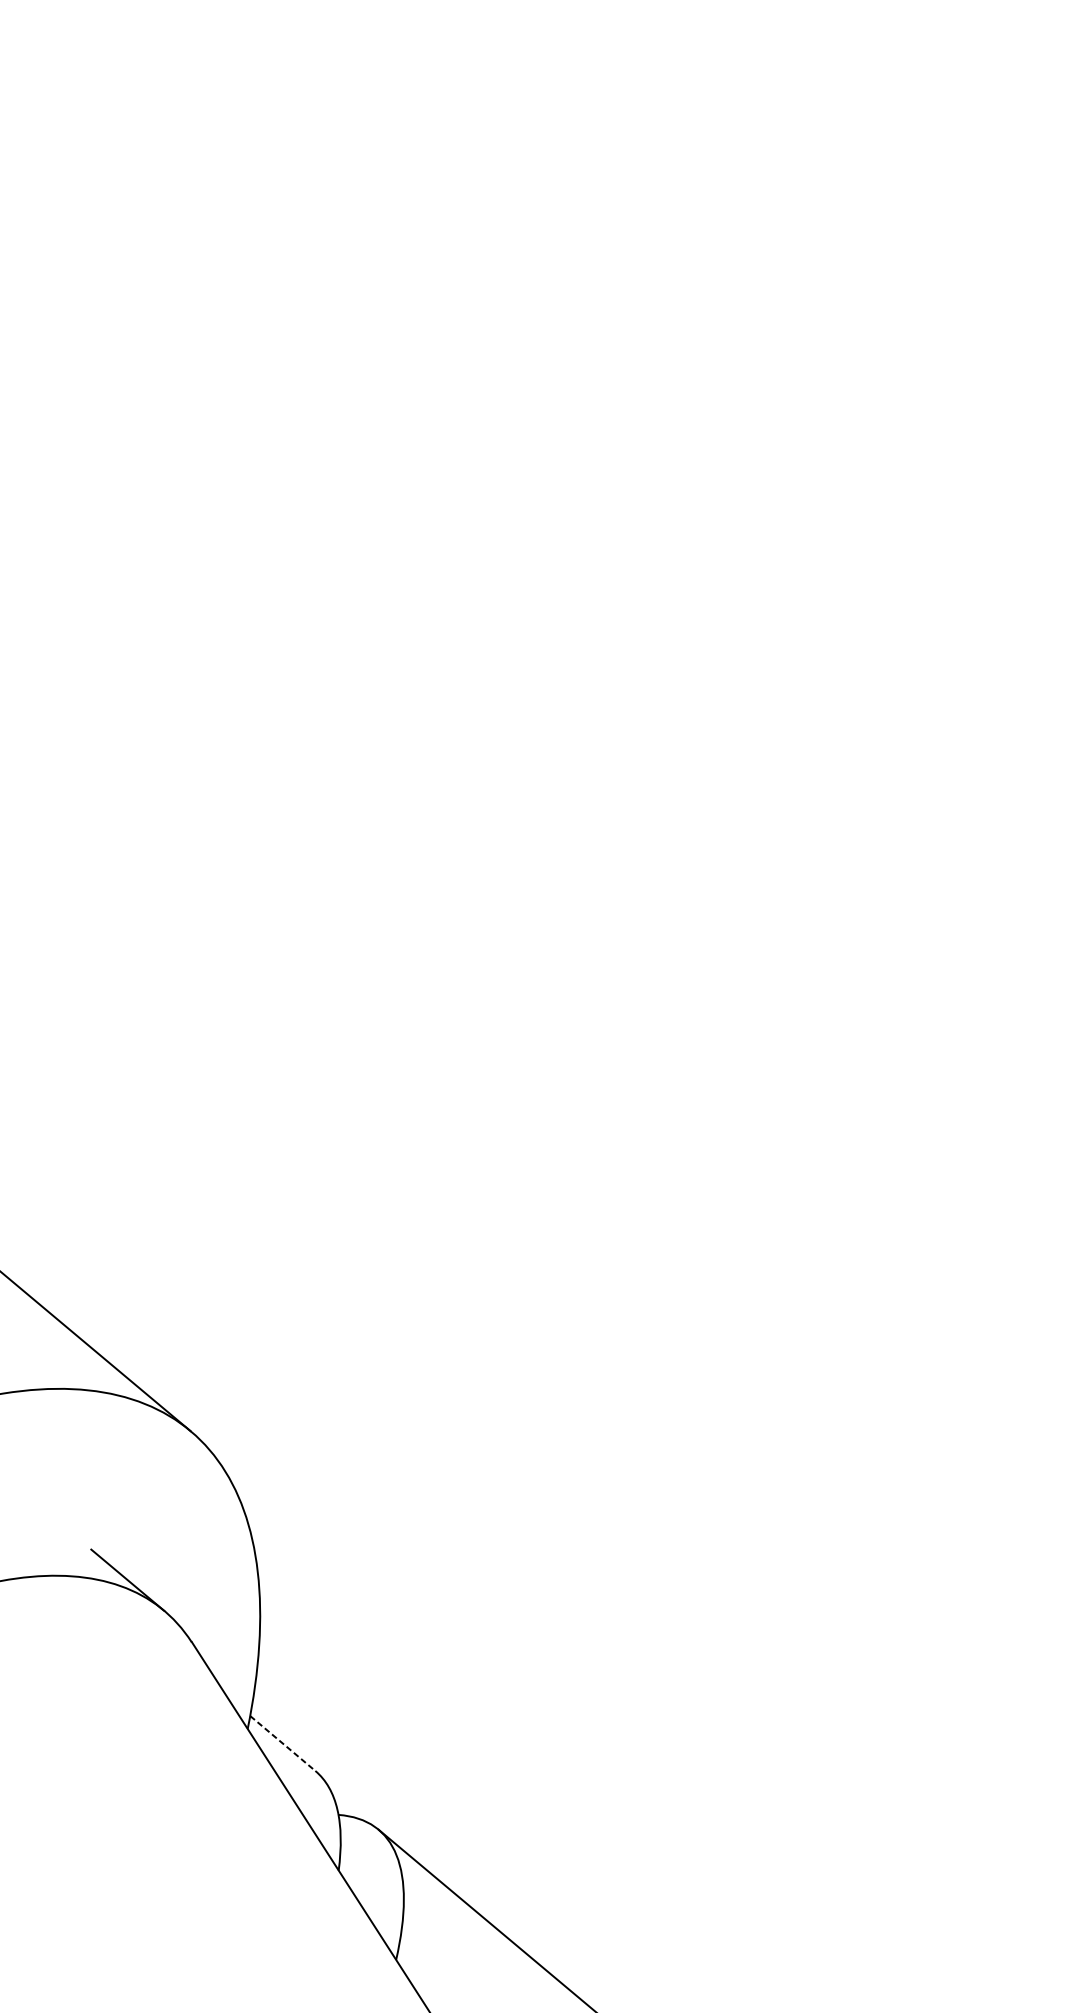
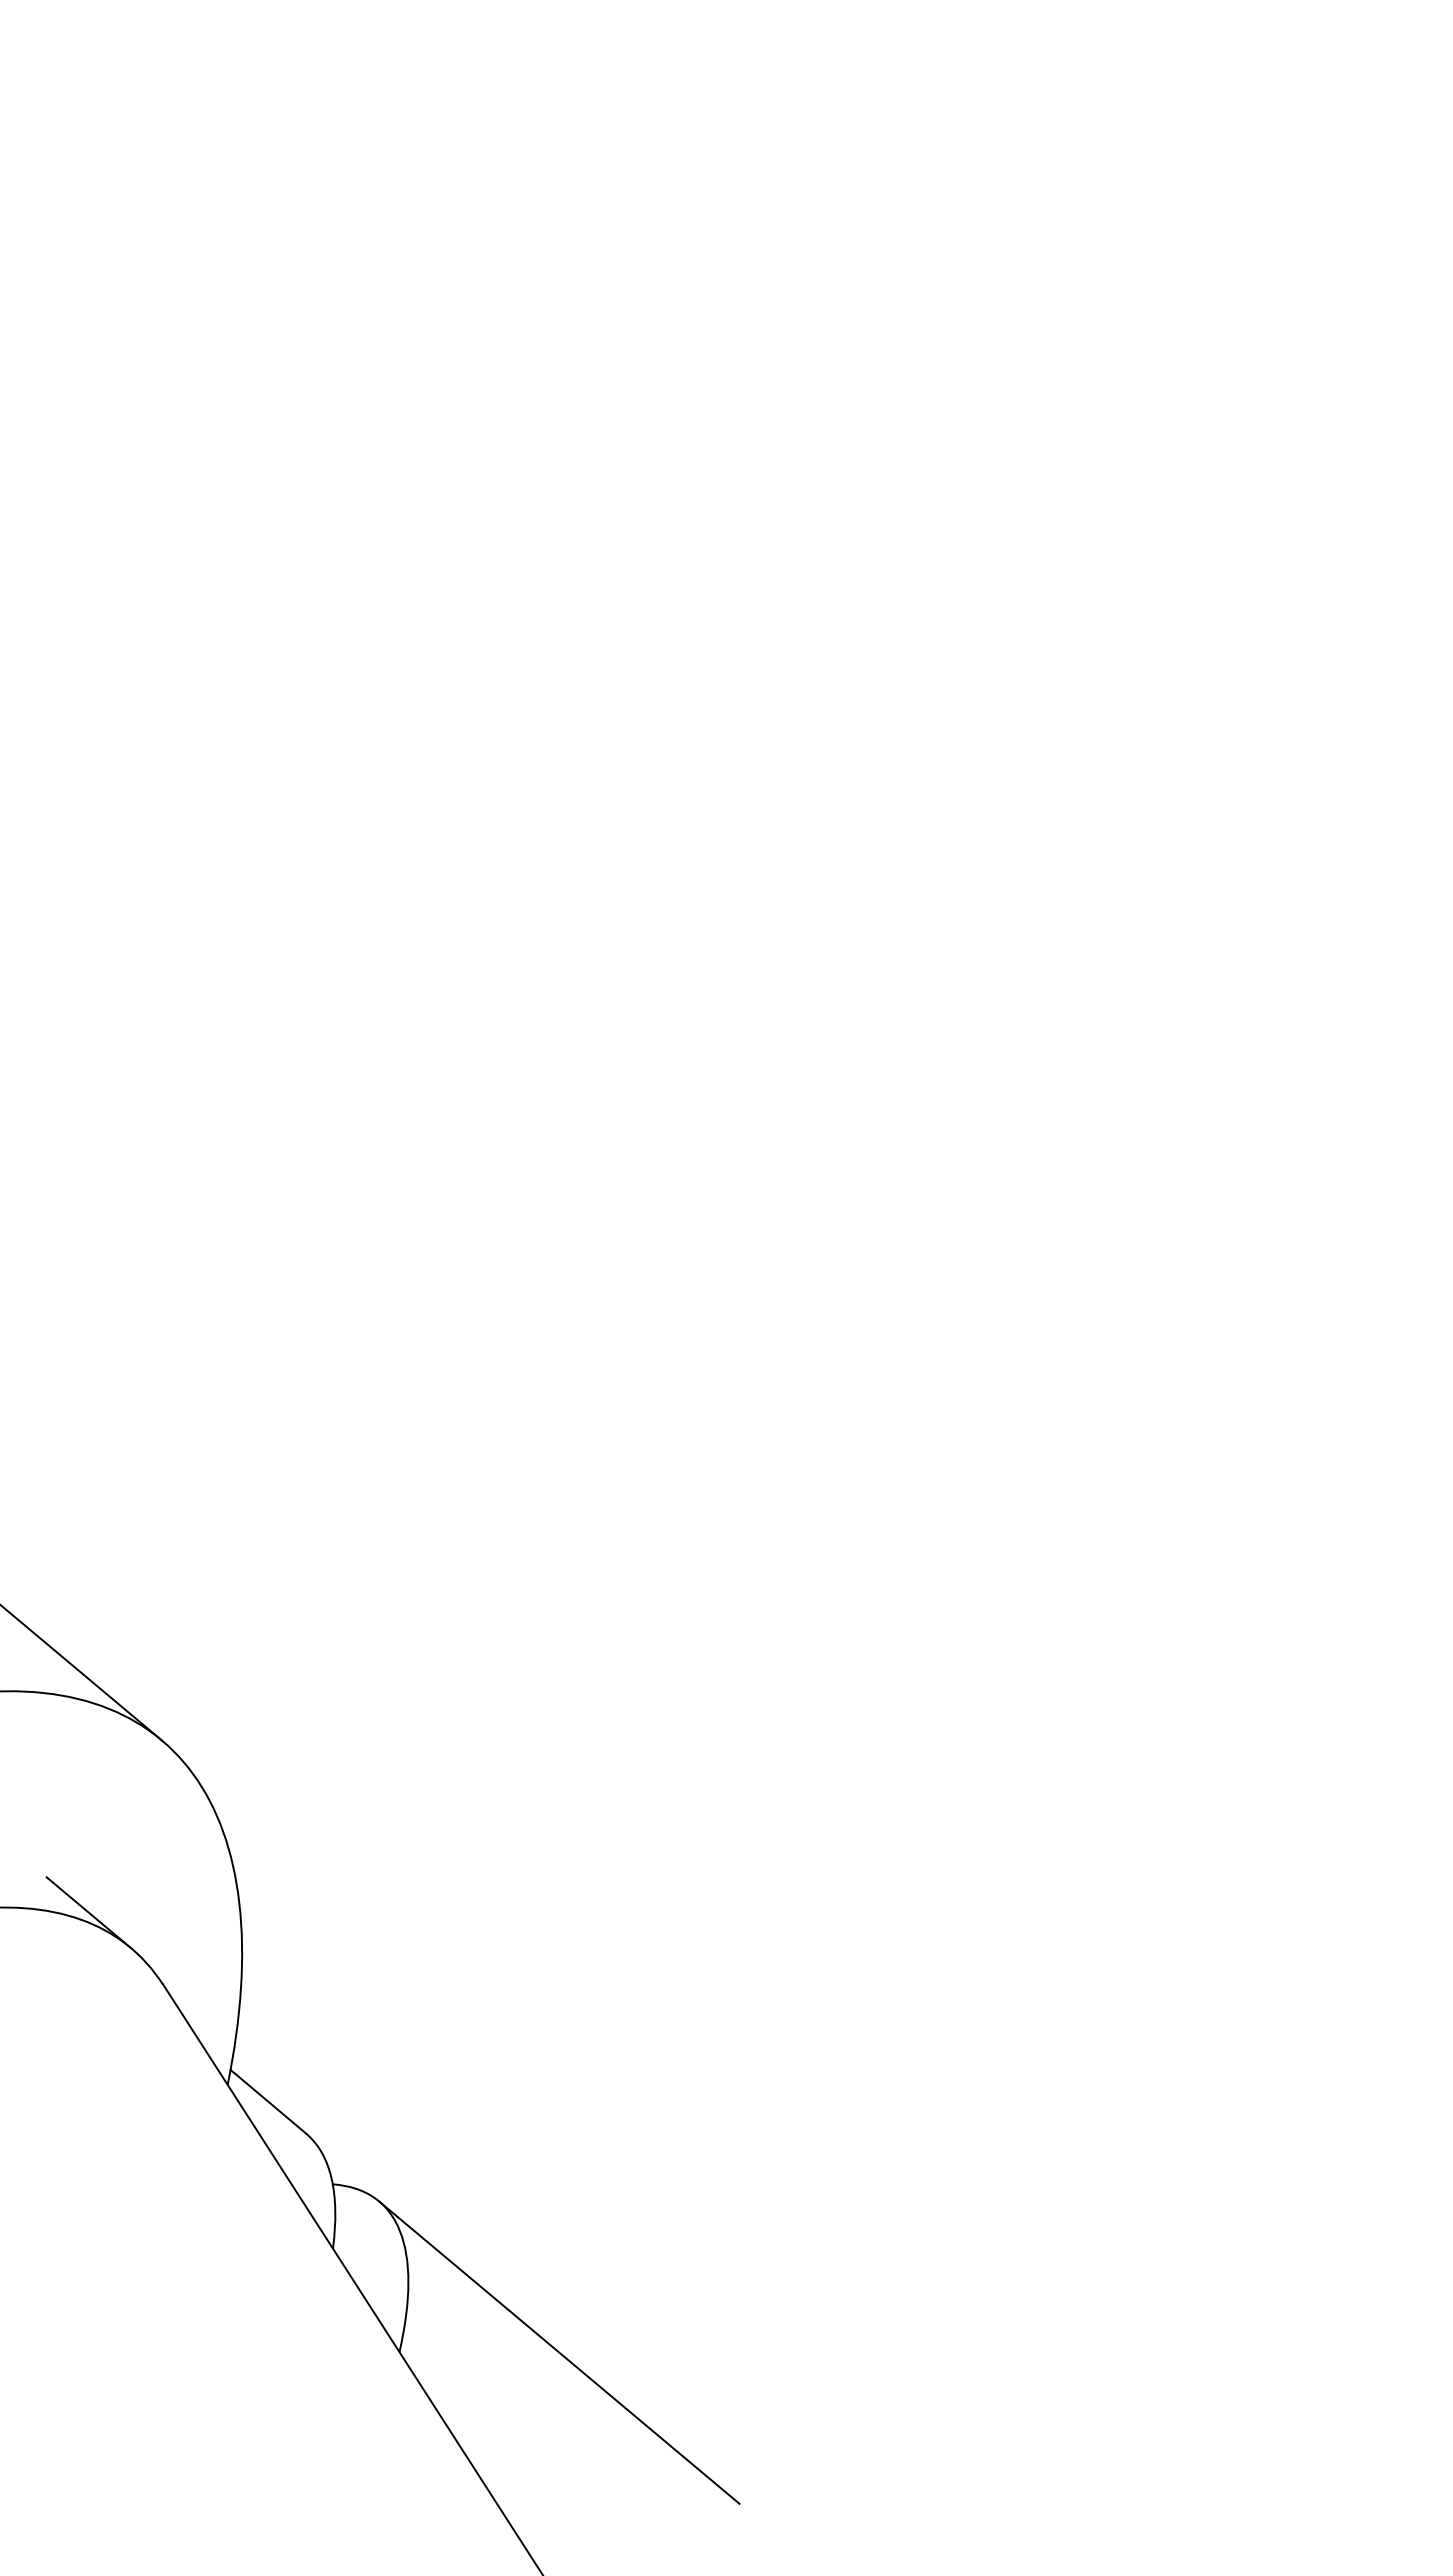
line: (282, 1744) -> (268, 2102), dashed -> solid

